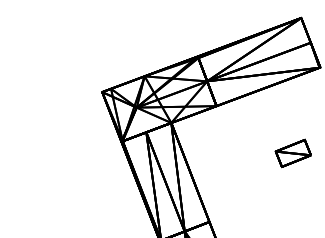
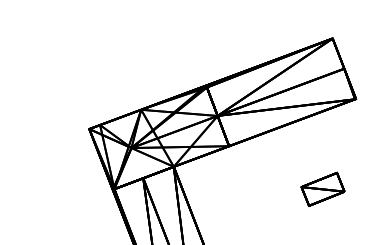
part: (292, 153) -> (321, 189), moved

